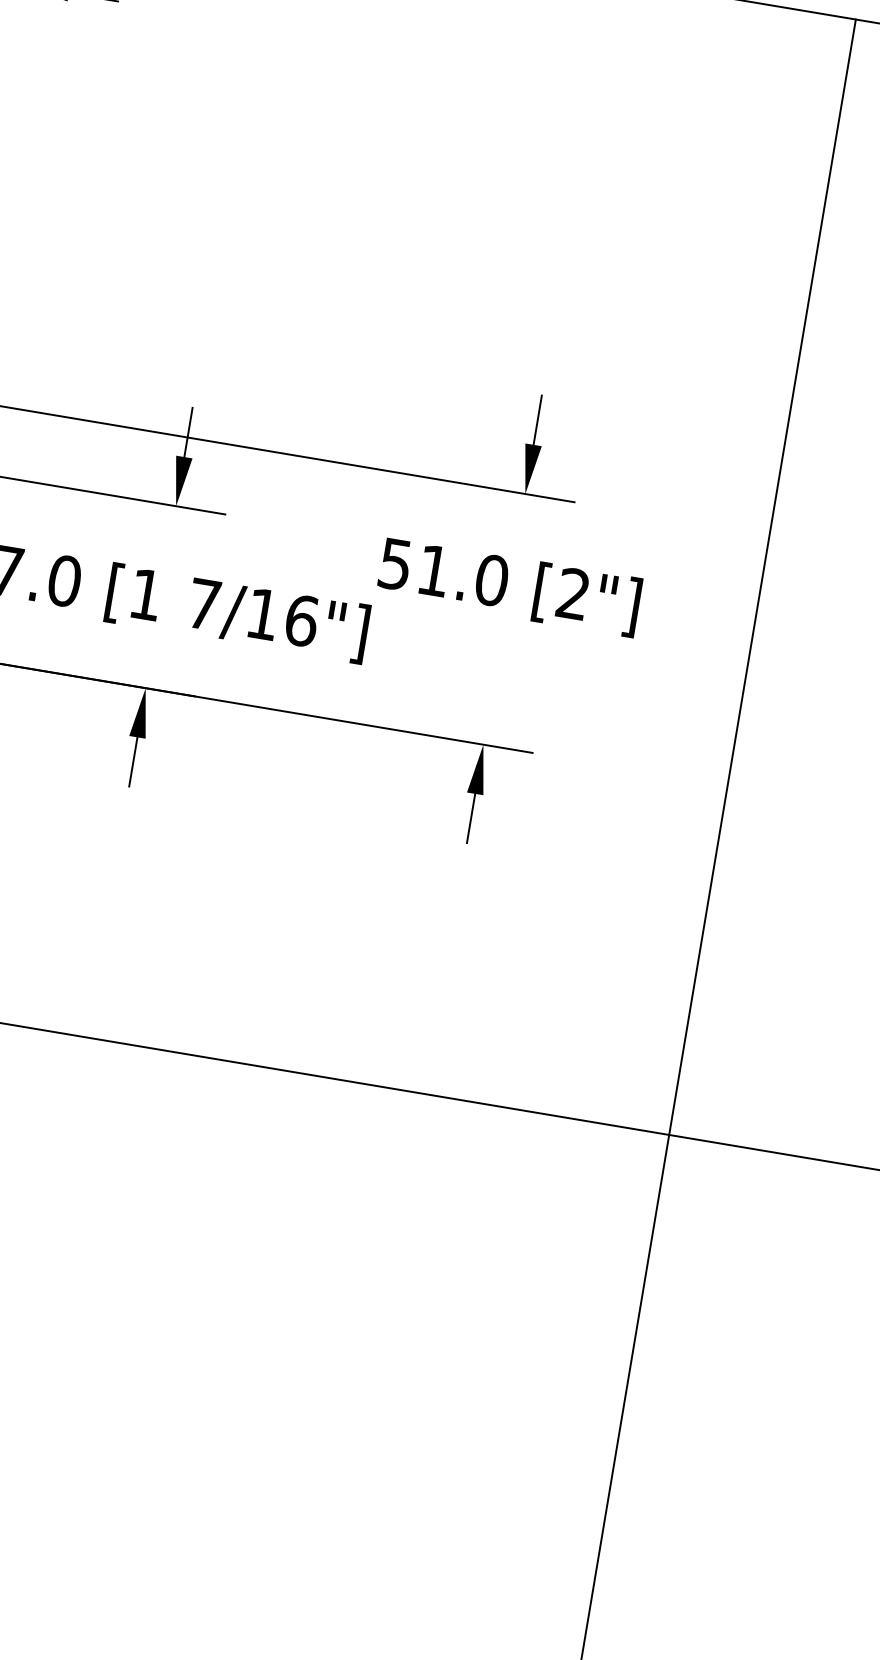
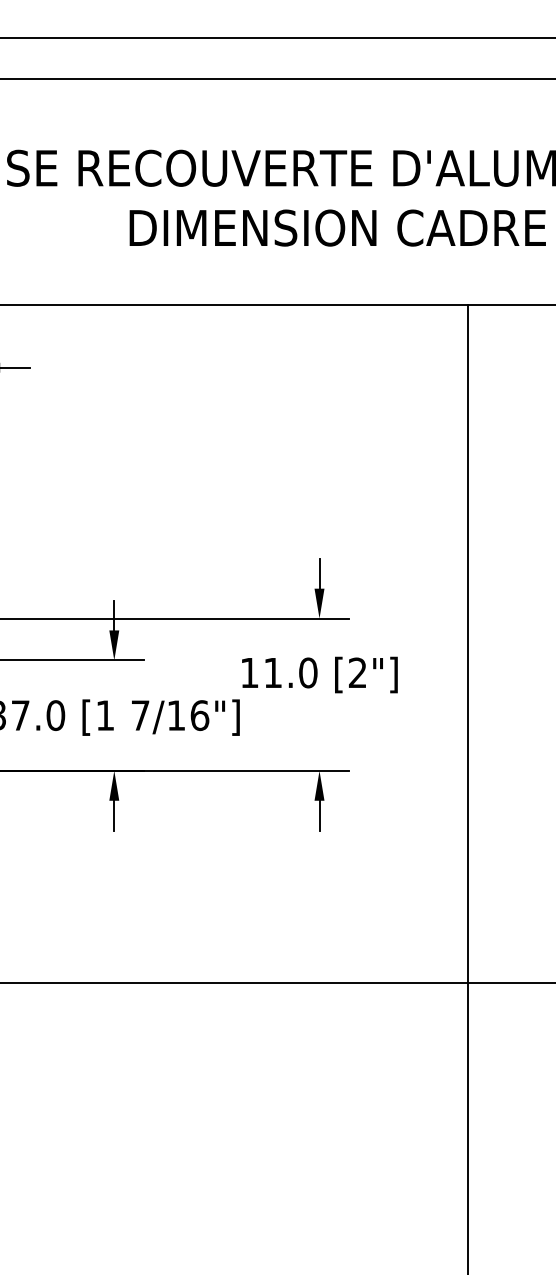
text: (395, 565) -> (249, 673), 51.0 -> 11.0

